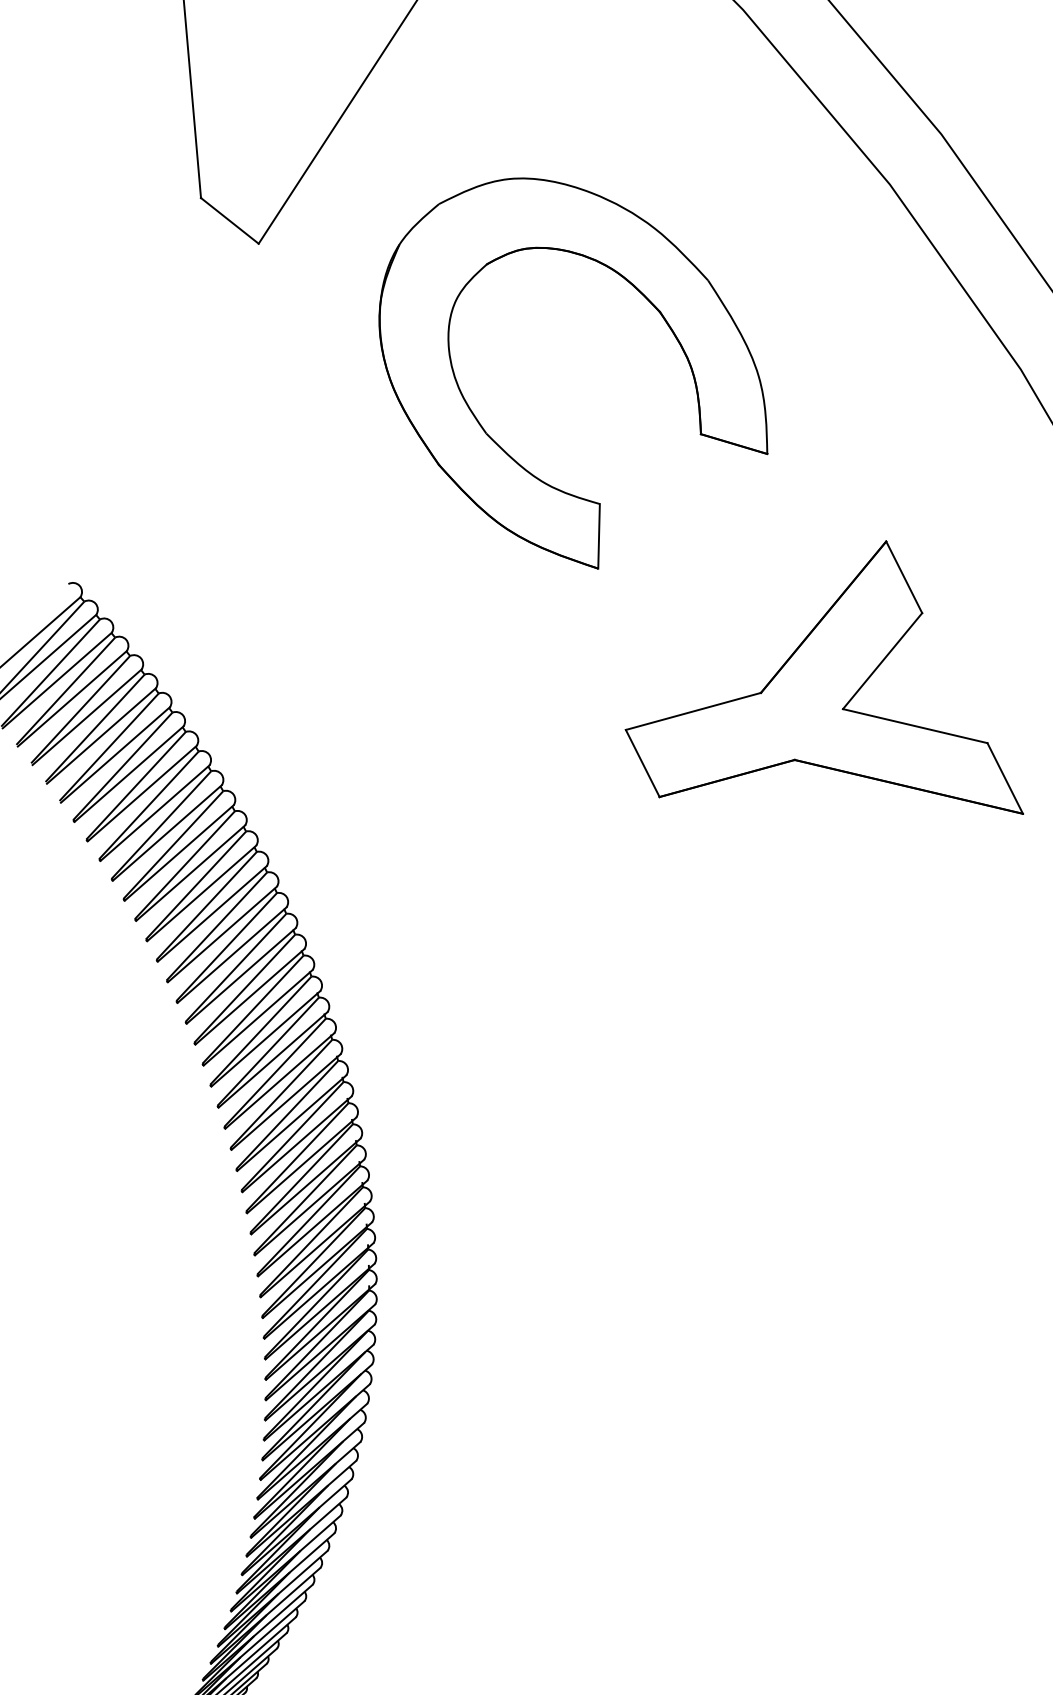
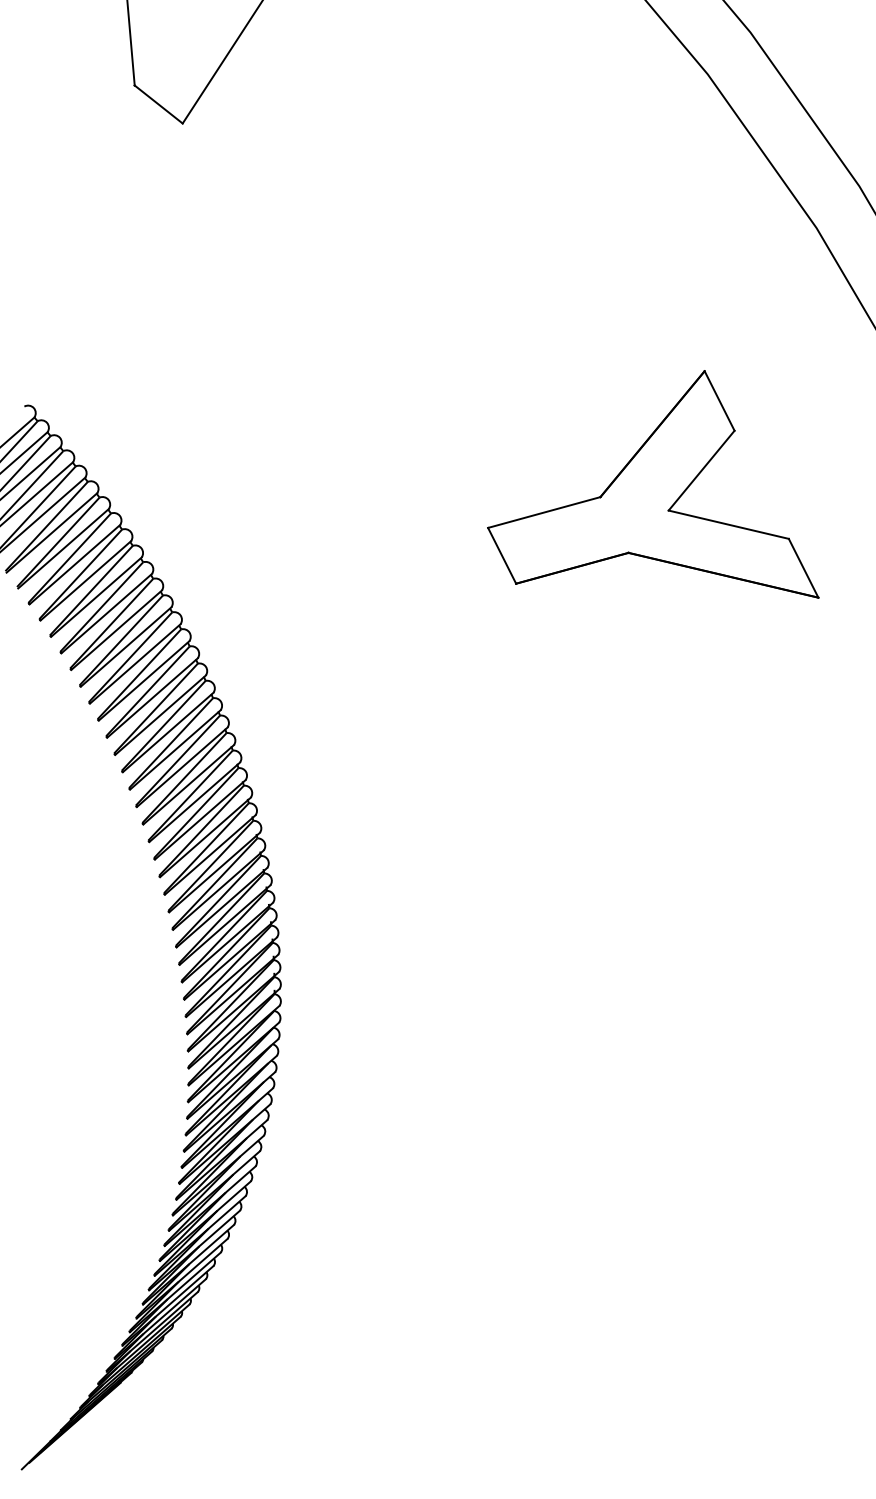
part: (500, 445) -> (383, 291), removed

